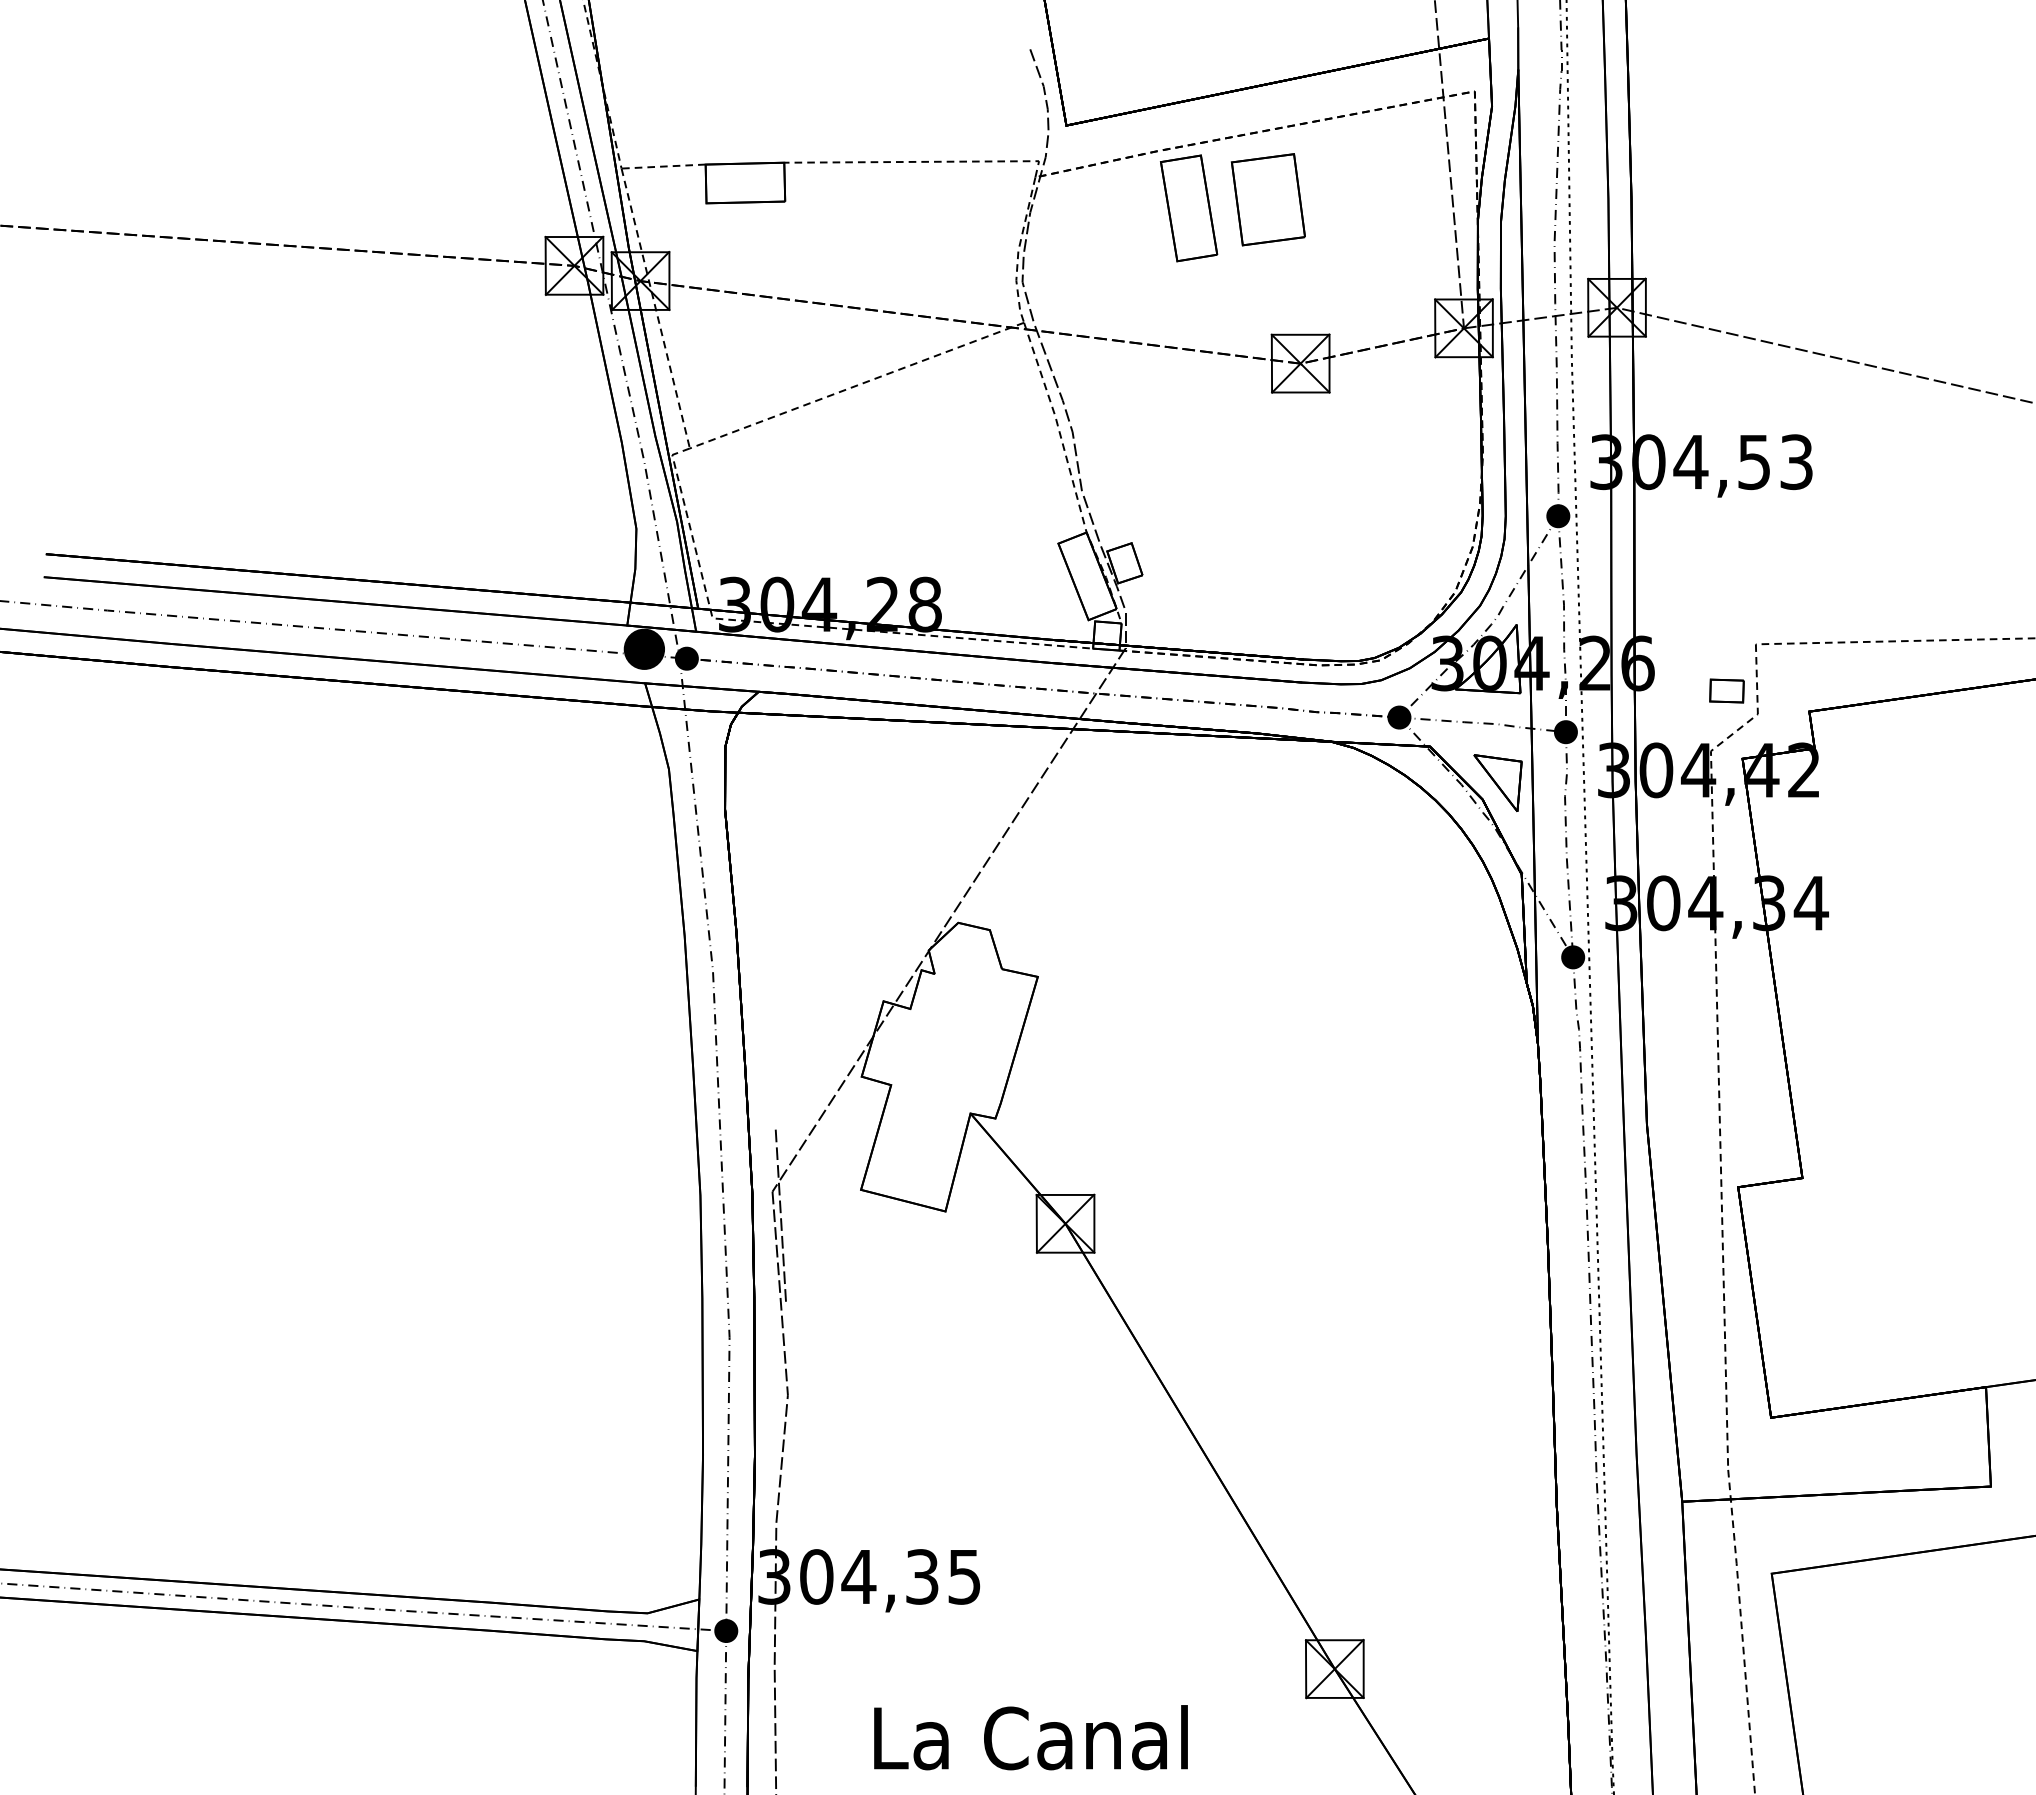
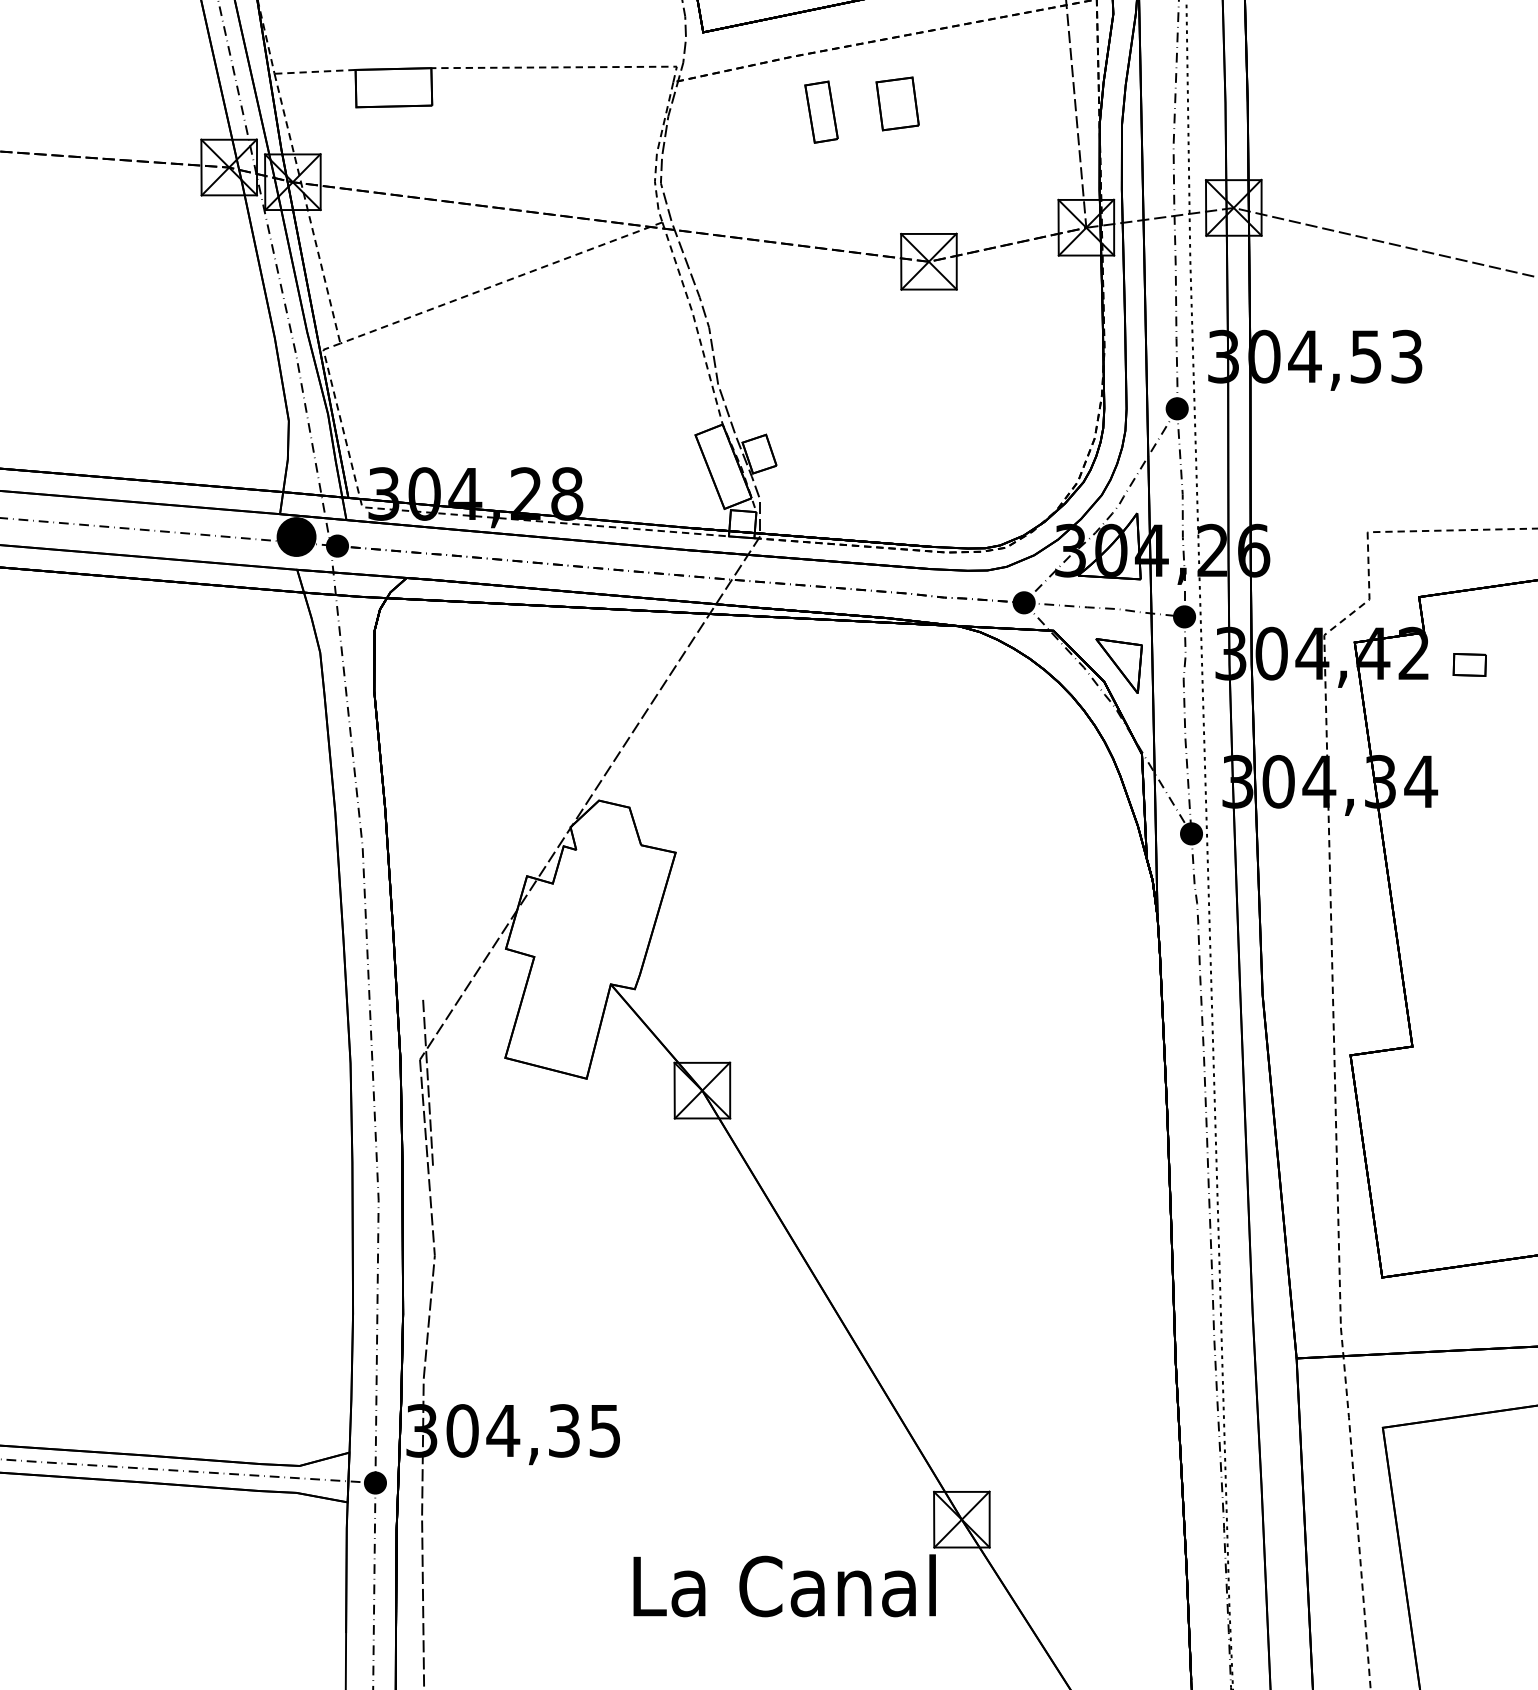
part: (1267, 199) -> (896, 103), size x0.6
part: (1189, 208) -> (821, 112), size x0.6
part: (1726, 690) -> (1469, 664), moved
text: (1030, 1737) -> (784, 1585), moved

